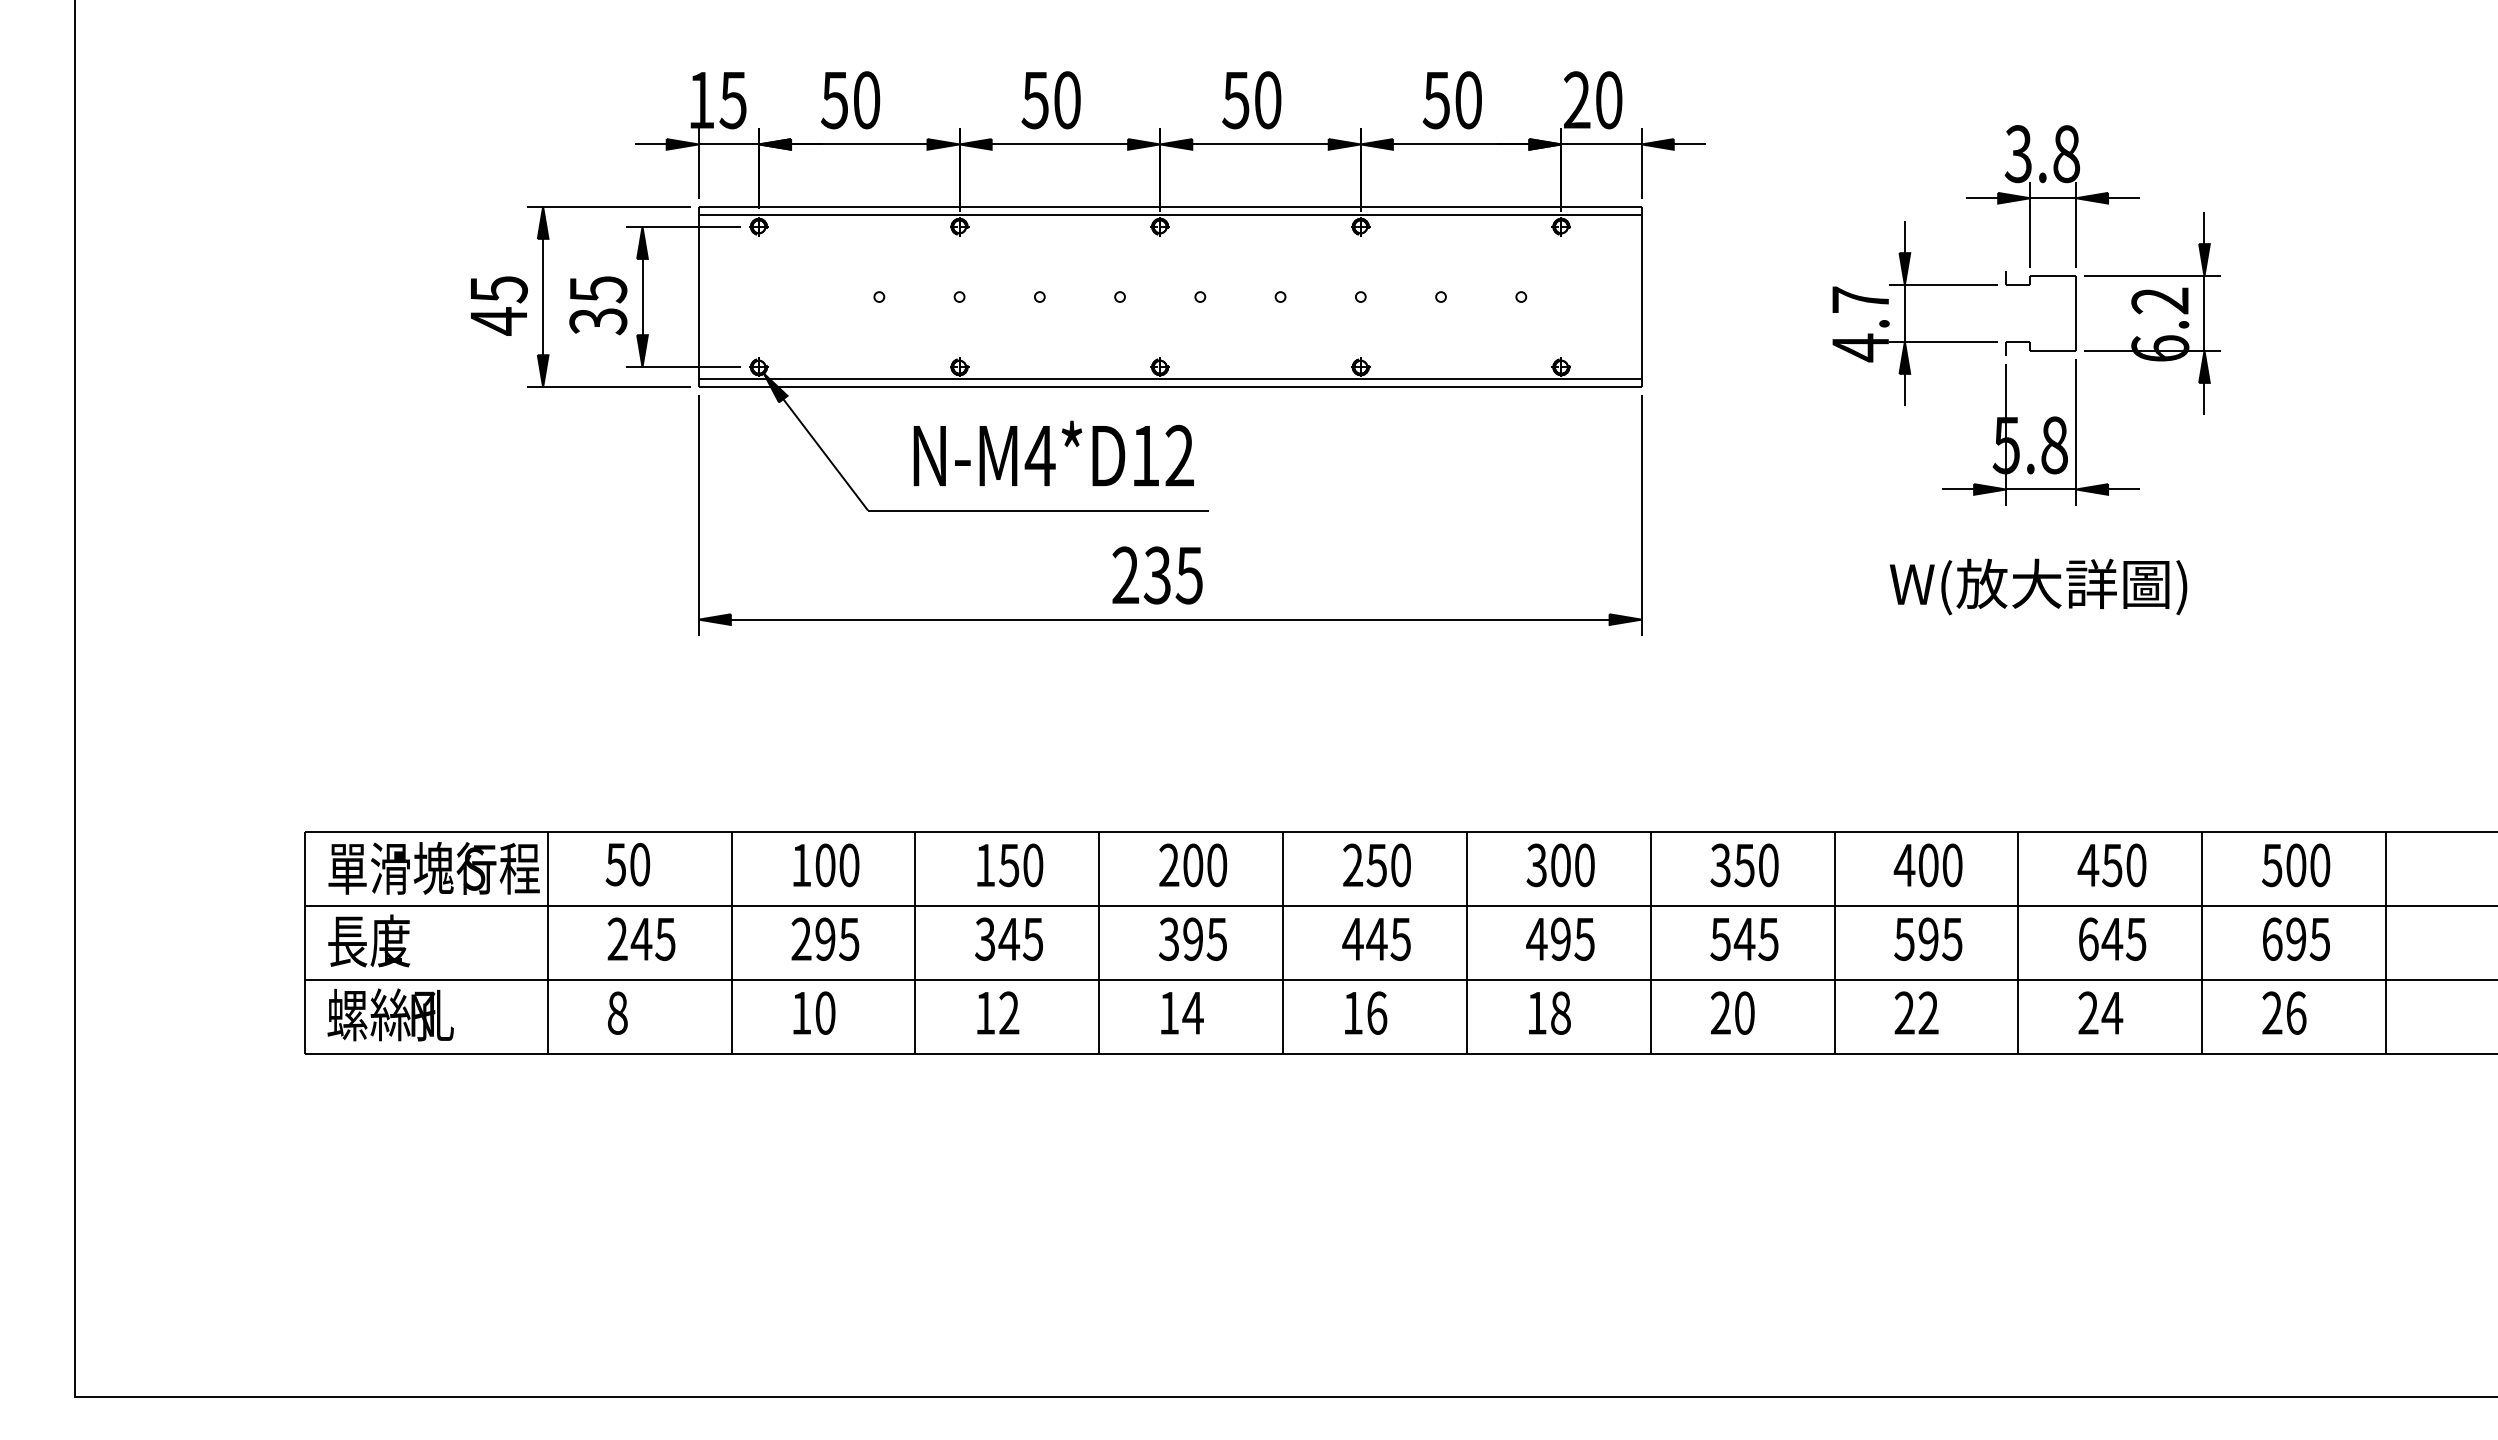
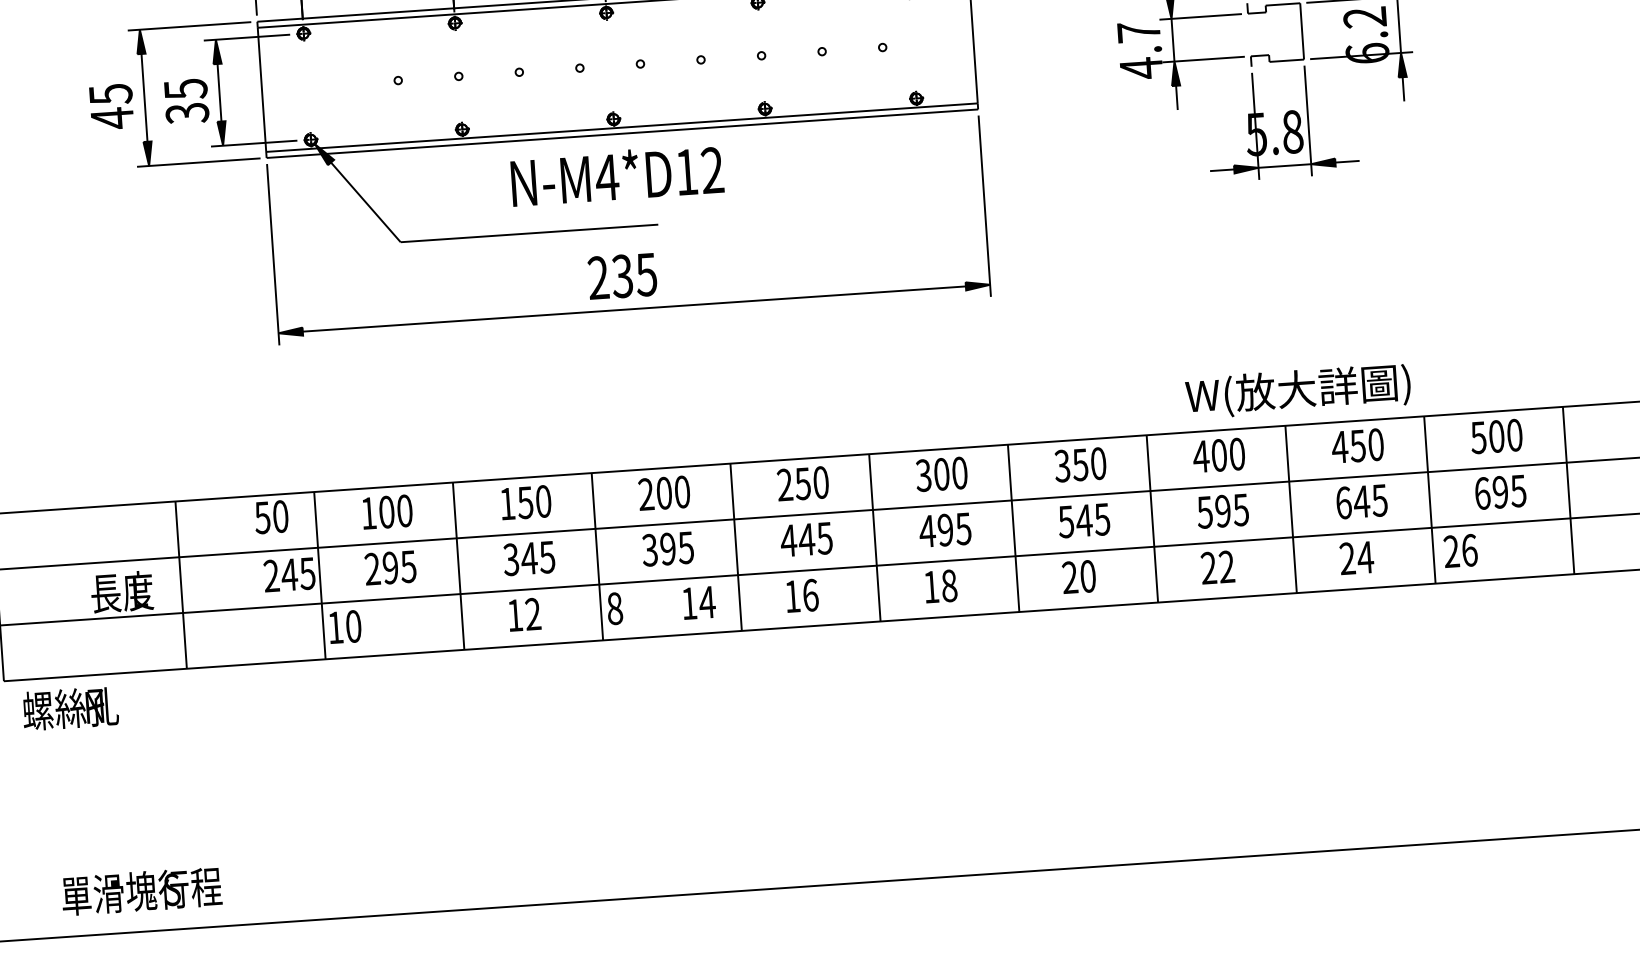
text: (1053, 453) -> (617, 175), moved
text: (2038, 586) -> (1298, 391), moved
text: (627, 864) -> (271, 517), moved
text: (433, 868) -> (141, 891), moved
text: (641, 938) -> (289, 574), moved
text: (369, 940) -> (122, 591), moved
text: (617, 1012) -> (614, 608), moved
text: (814, 1012) -> (345, 626), moved
text: (2284, 1012) -> (1460, 550), moved
text: (1182, 1013) -> (699, 603), moved
text: (390, 1014) -> (70, 708), moved

